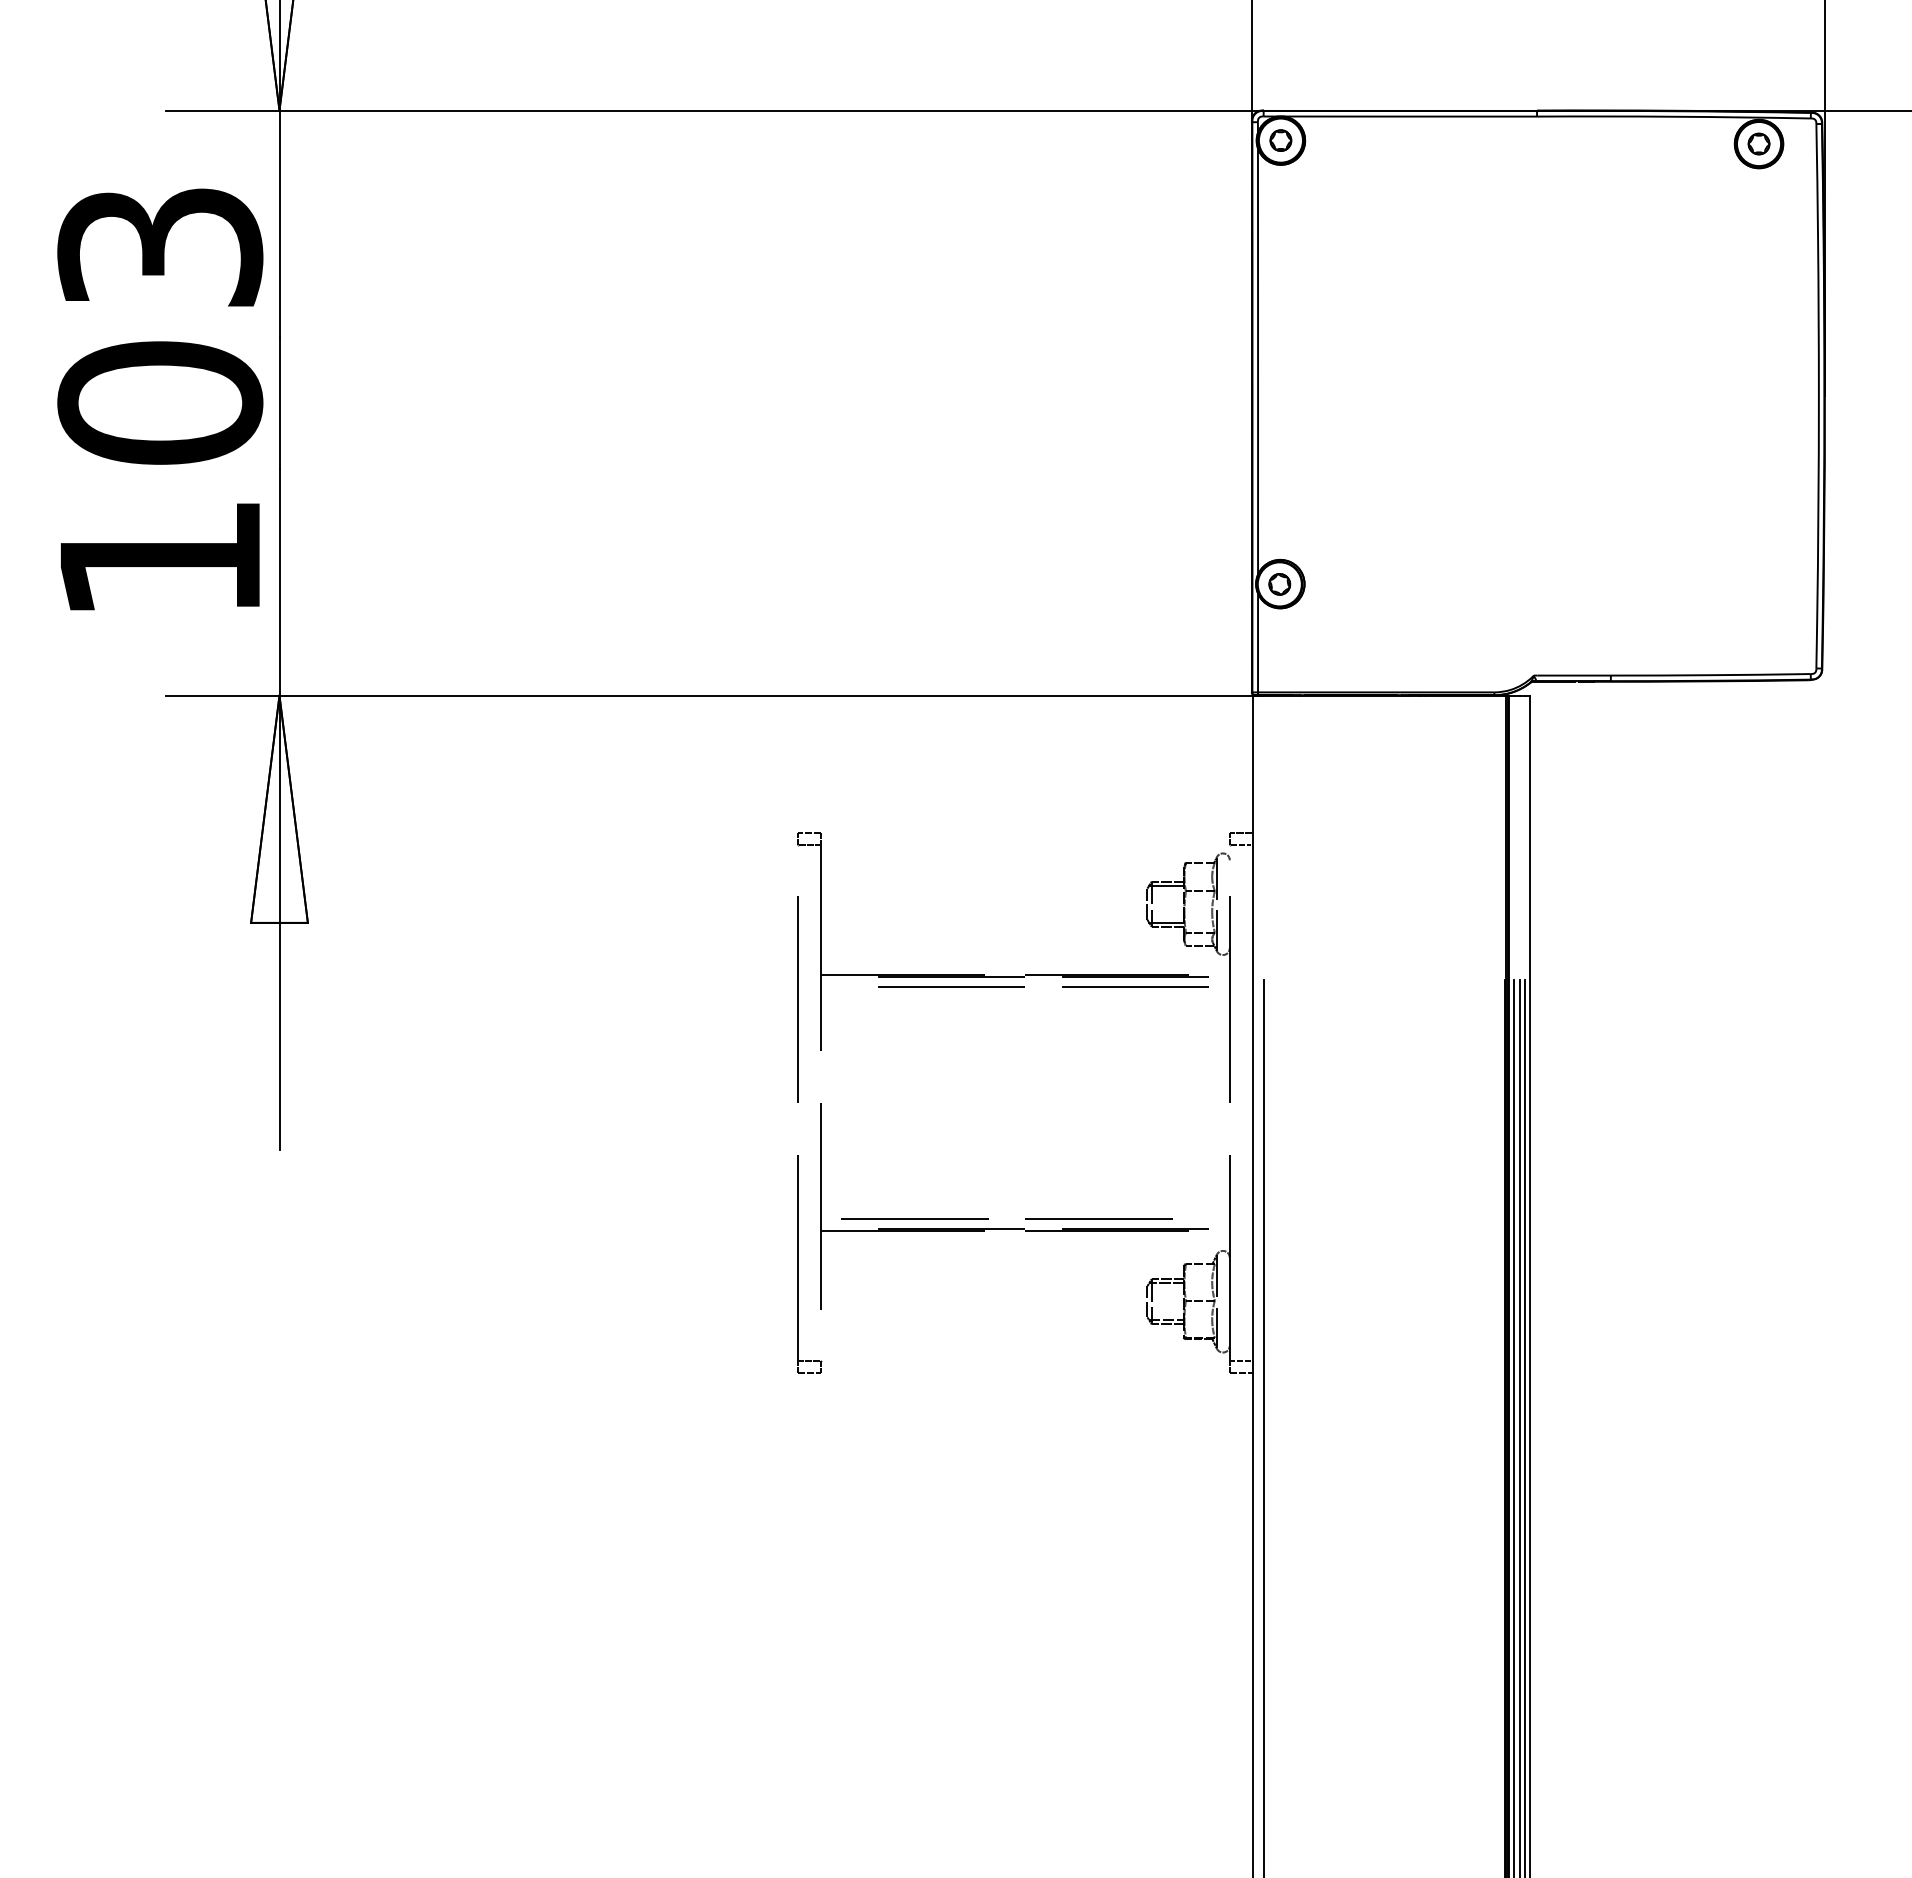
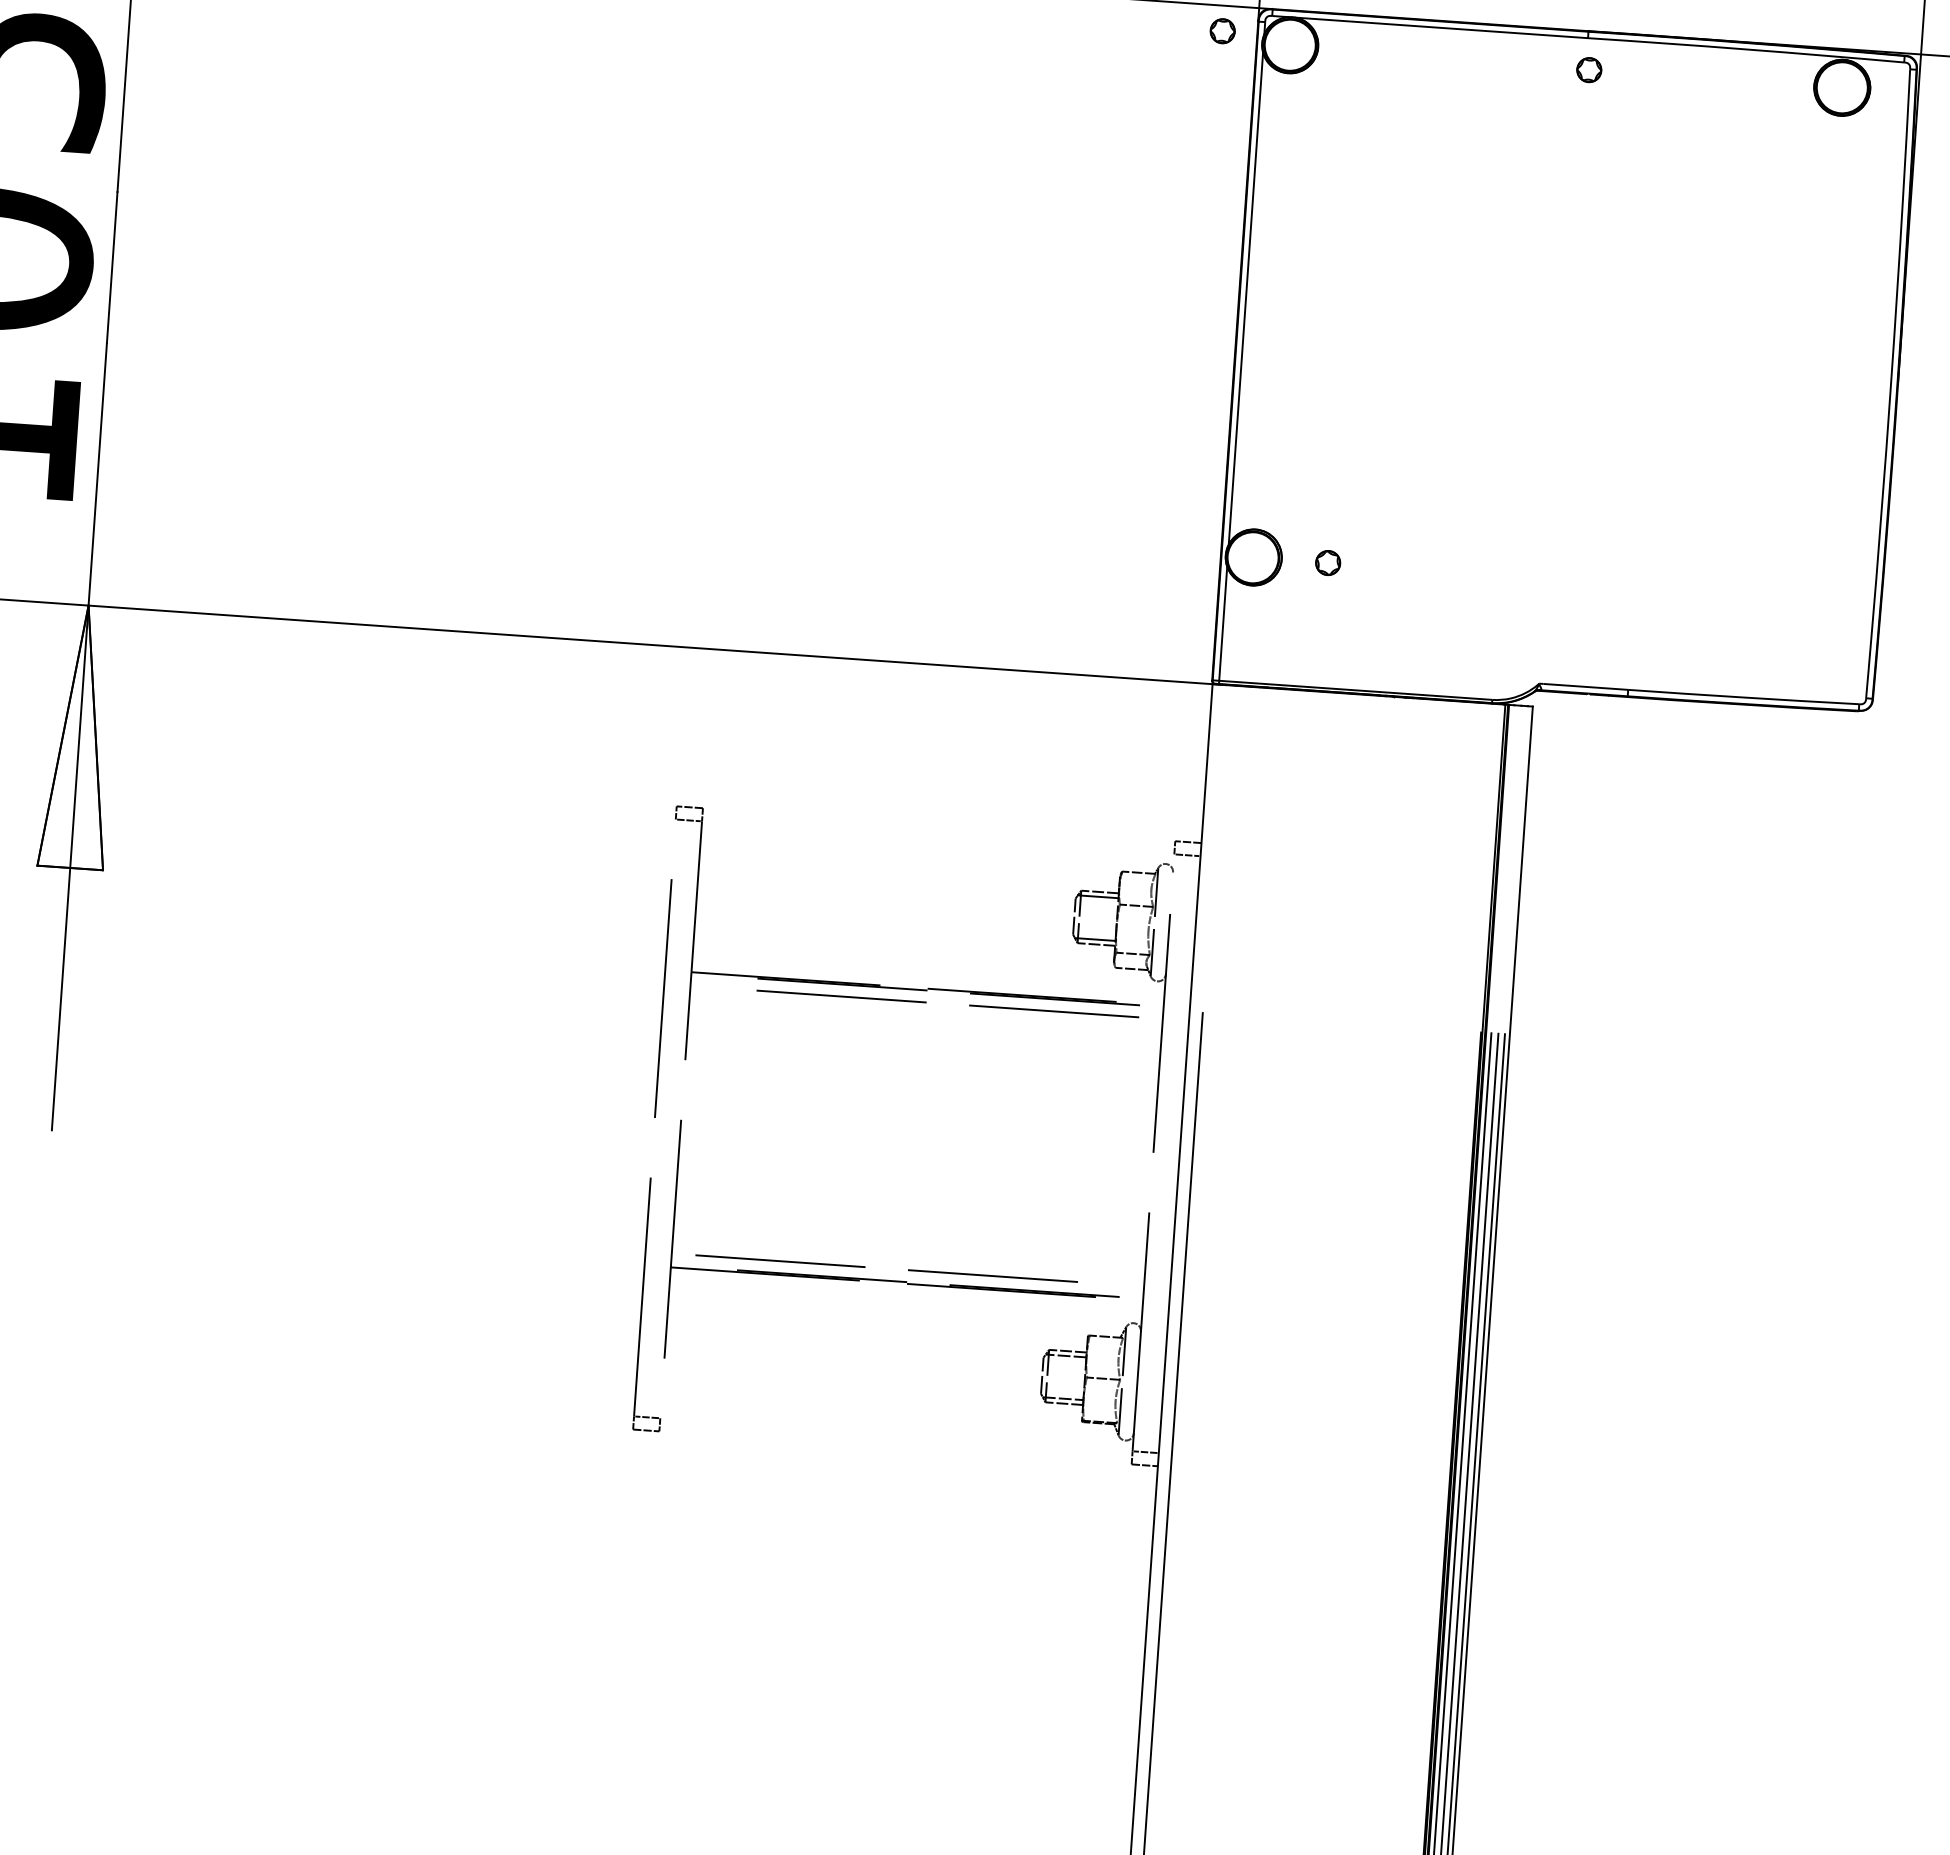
part: (1280, 140) -> (1222, 31), moved
part: (1758, 143) -> (1588, 69), moved
part: (1279, 584) -> (1327, 563), moved

